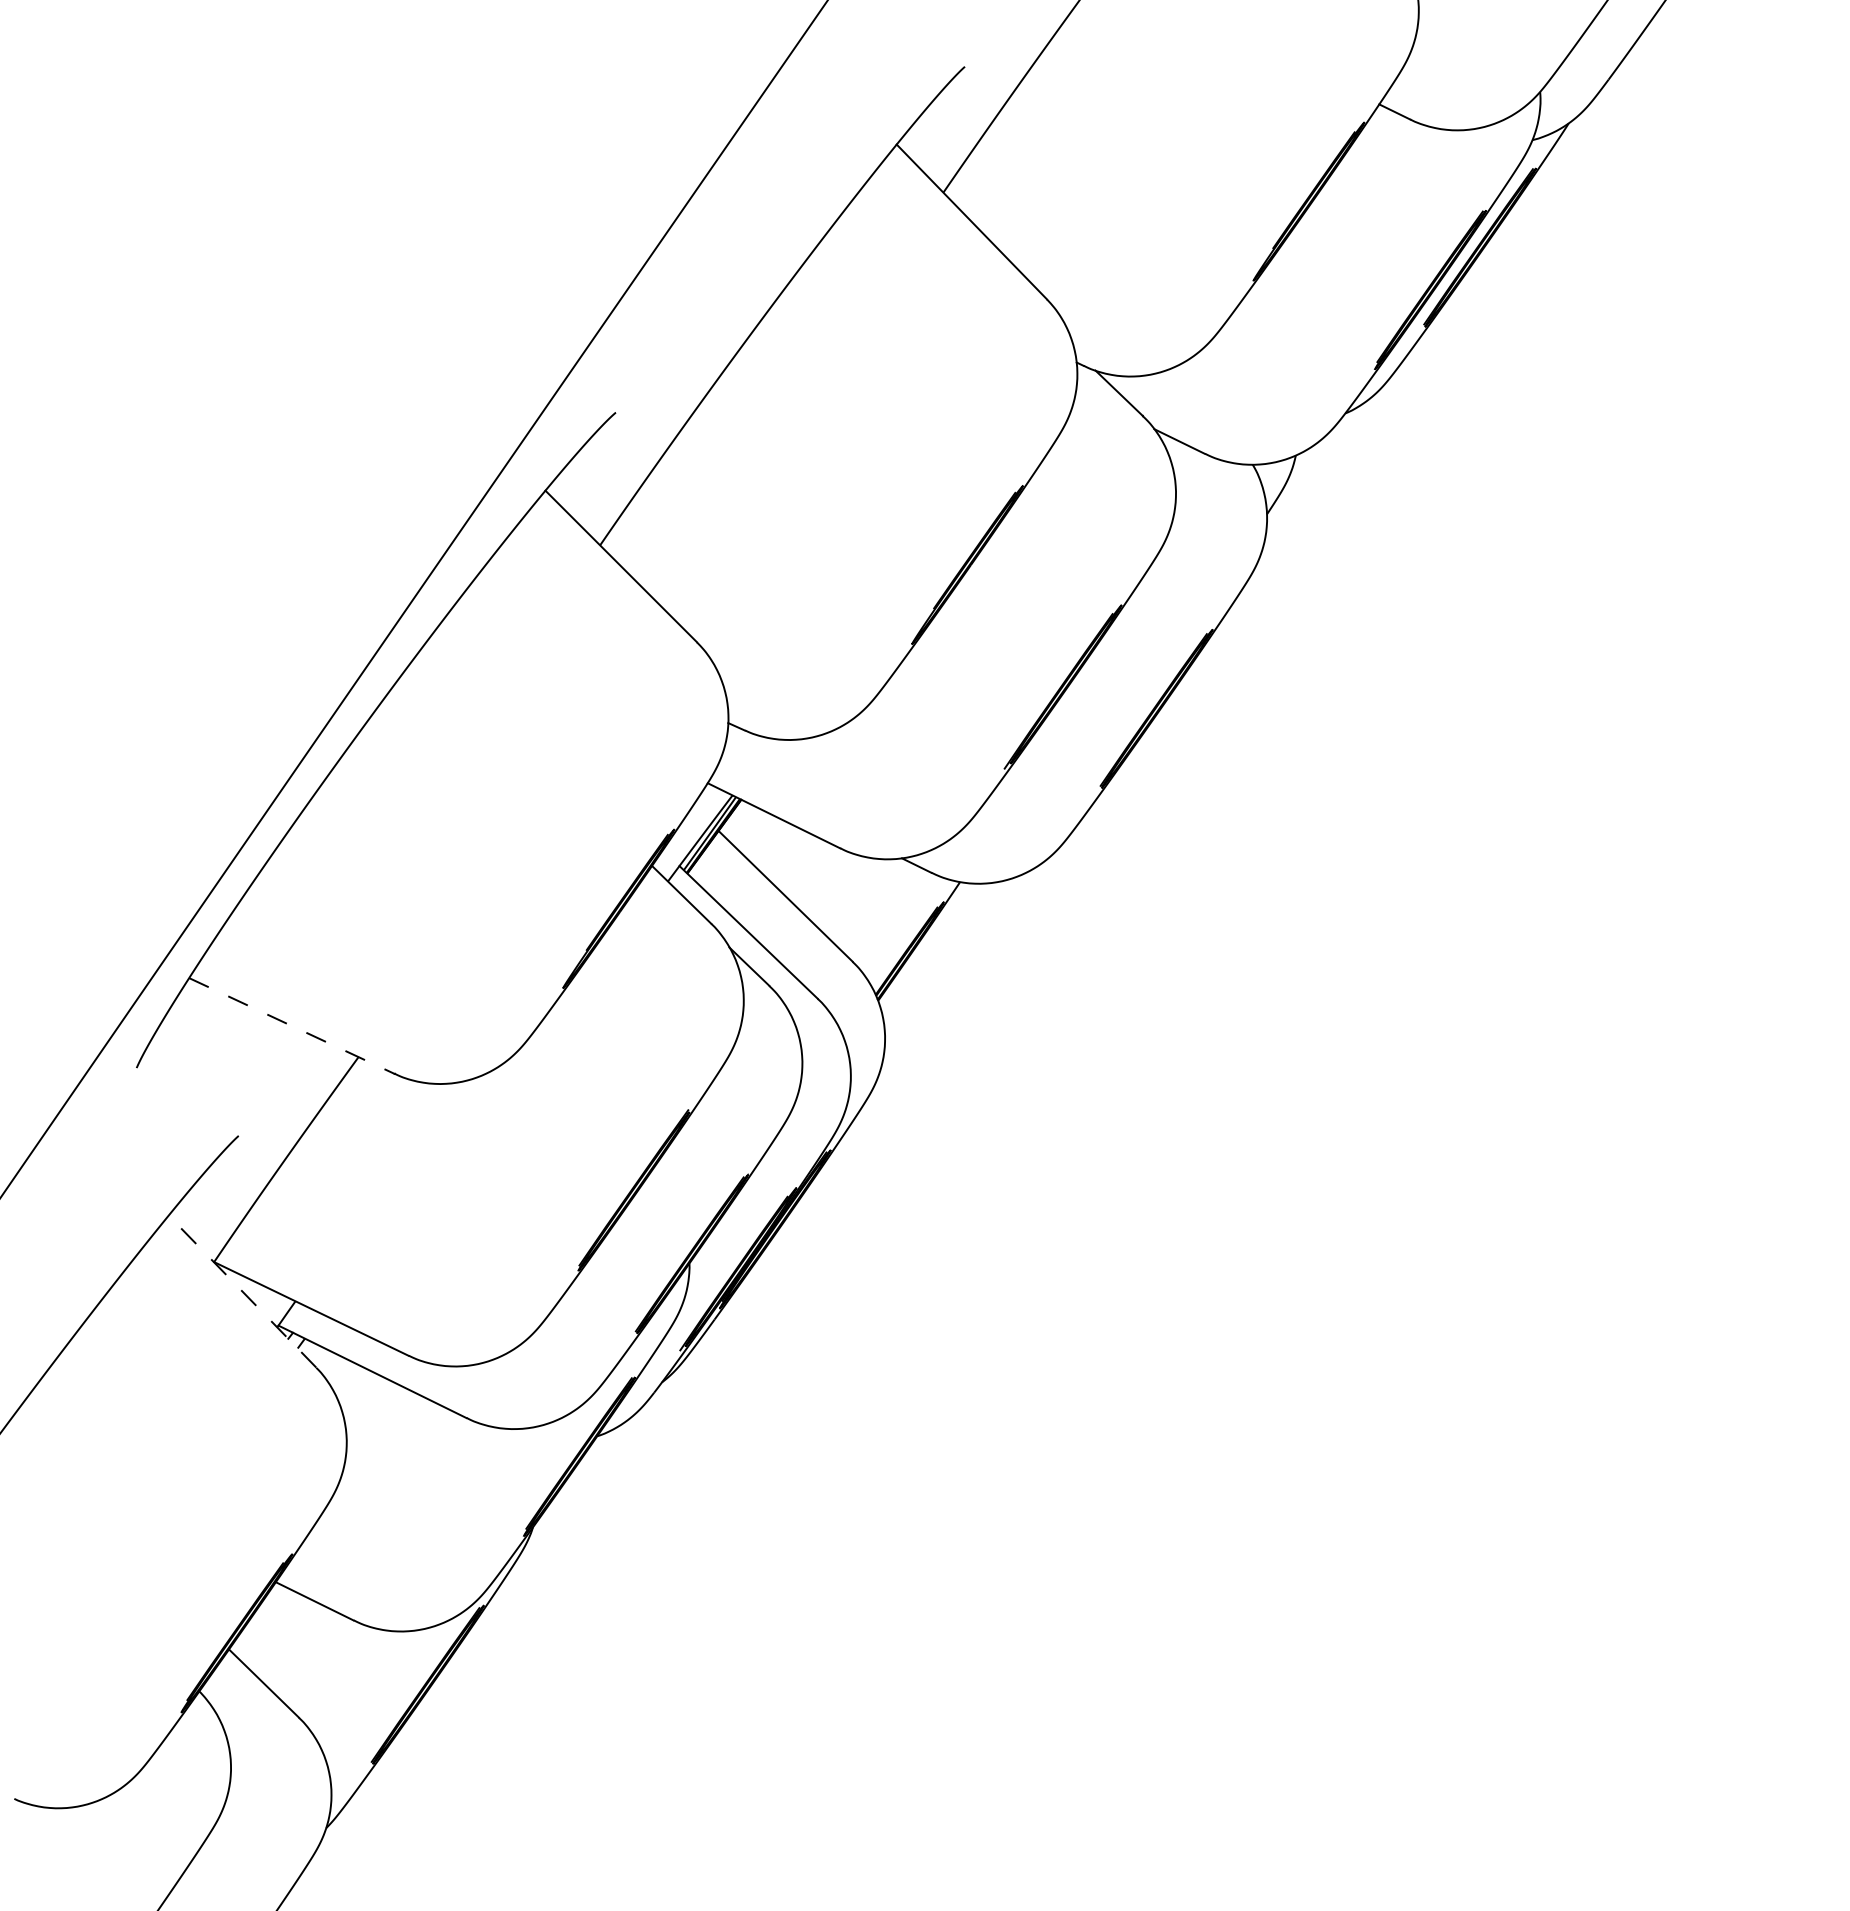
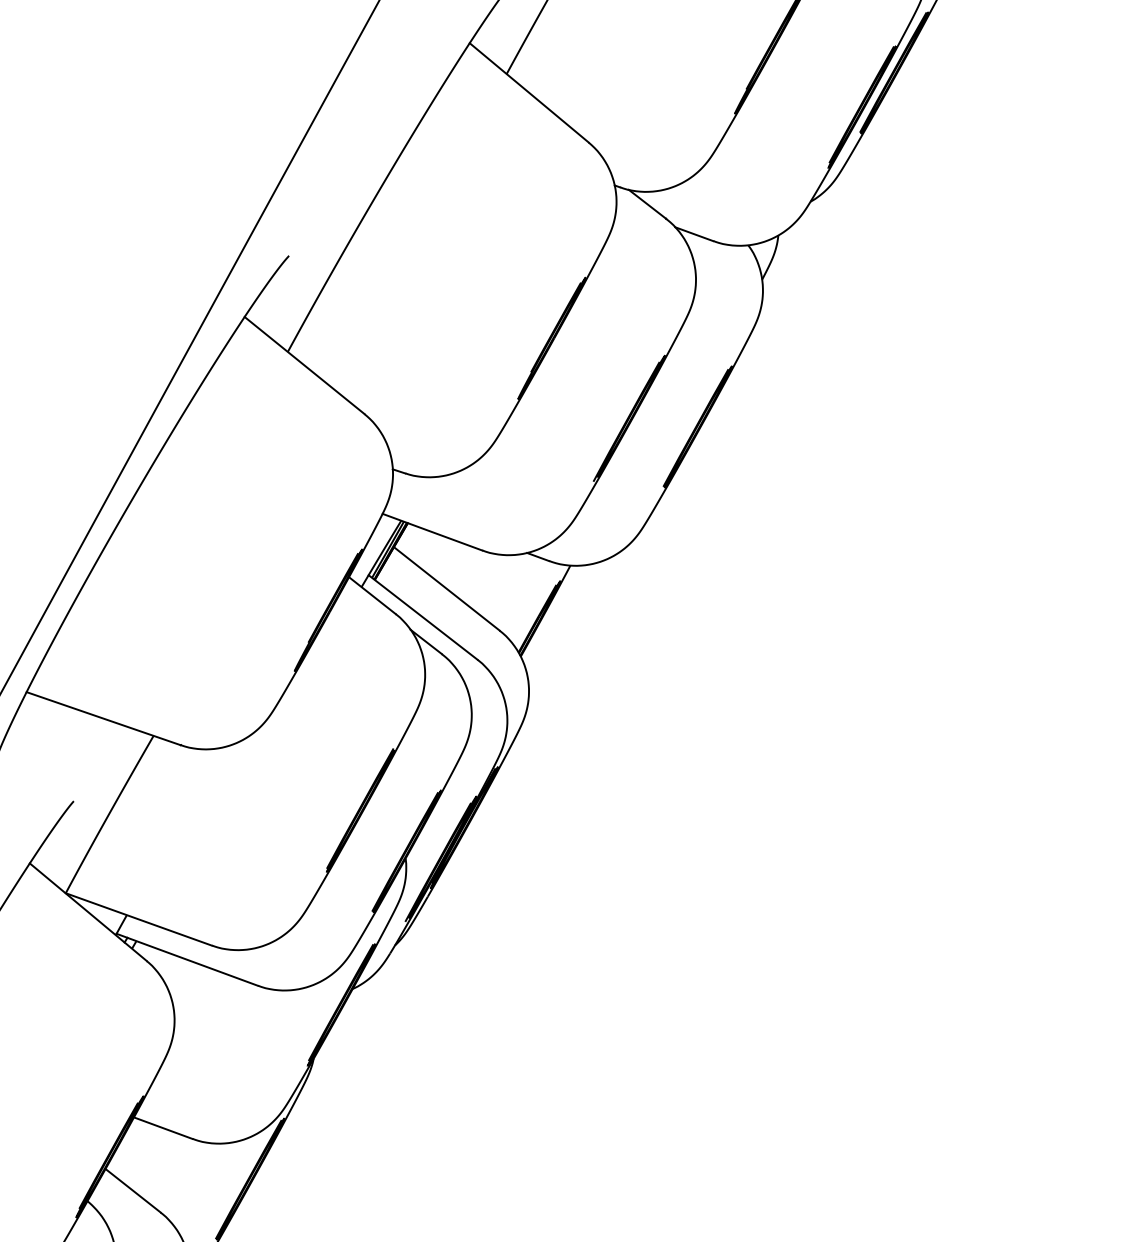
line: (292, 1026) -> (104, 718), dashed -> solid
line: (242, 1291) -> (88, 912), dashed -> solid

